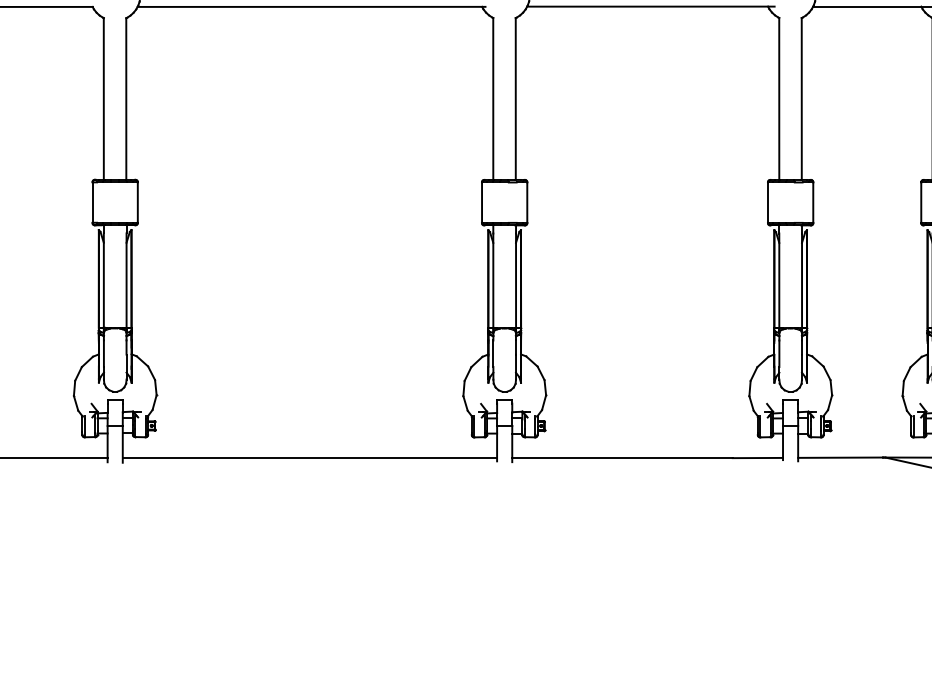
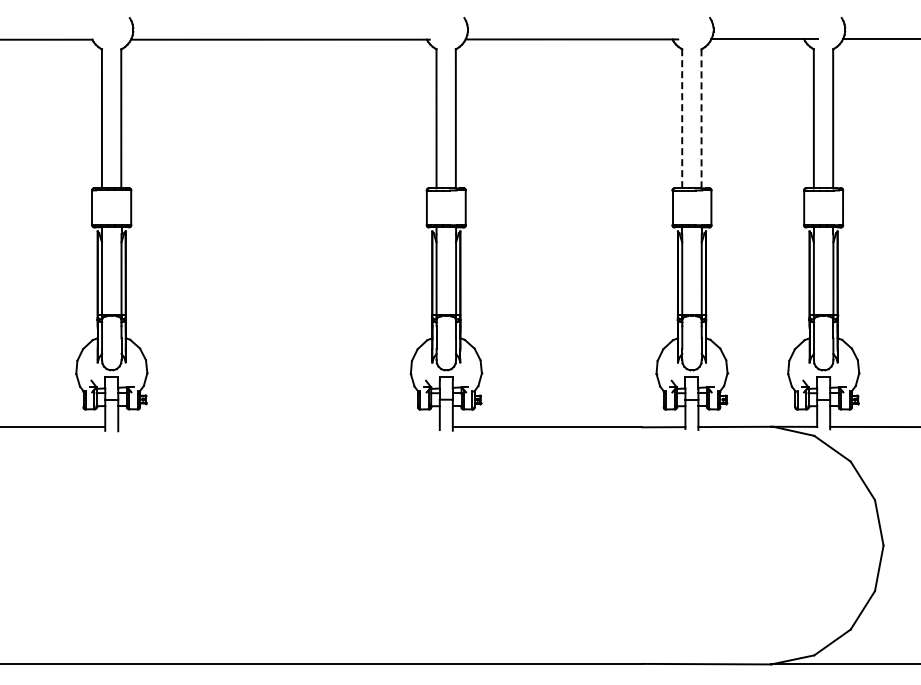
line: (779, 98) -> (682, 118), solid -> dashed
line: (801, 98) -> (701, 118), solid -> dashed
line: (309, 458) -> (278, 427), removed

